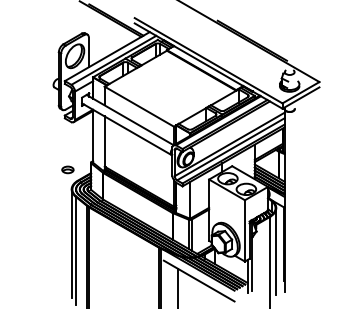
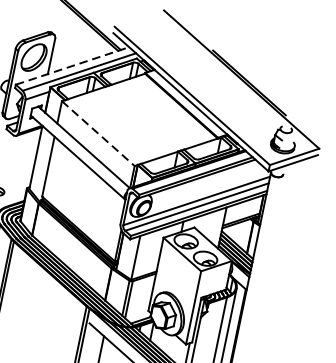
line: (107, 56) -> (72, 65), solid -> dashed
line: (139, 106) -> (98, 133), solid -> dashed

